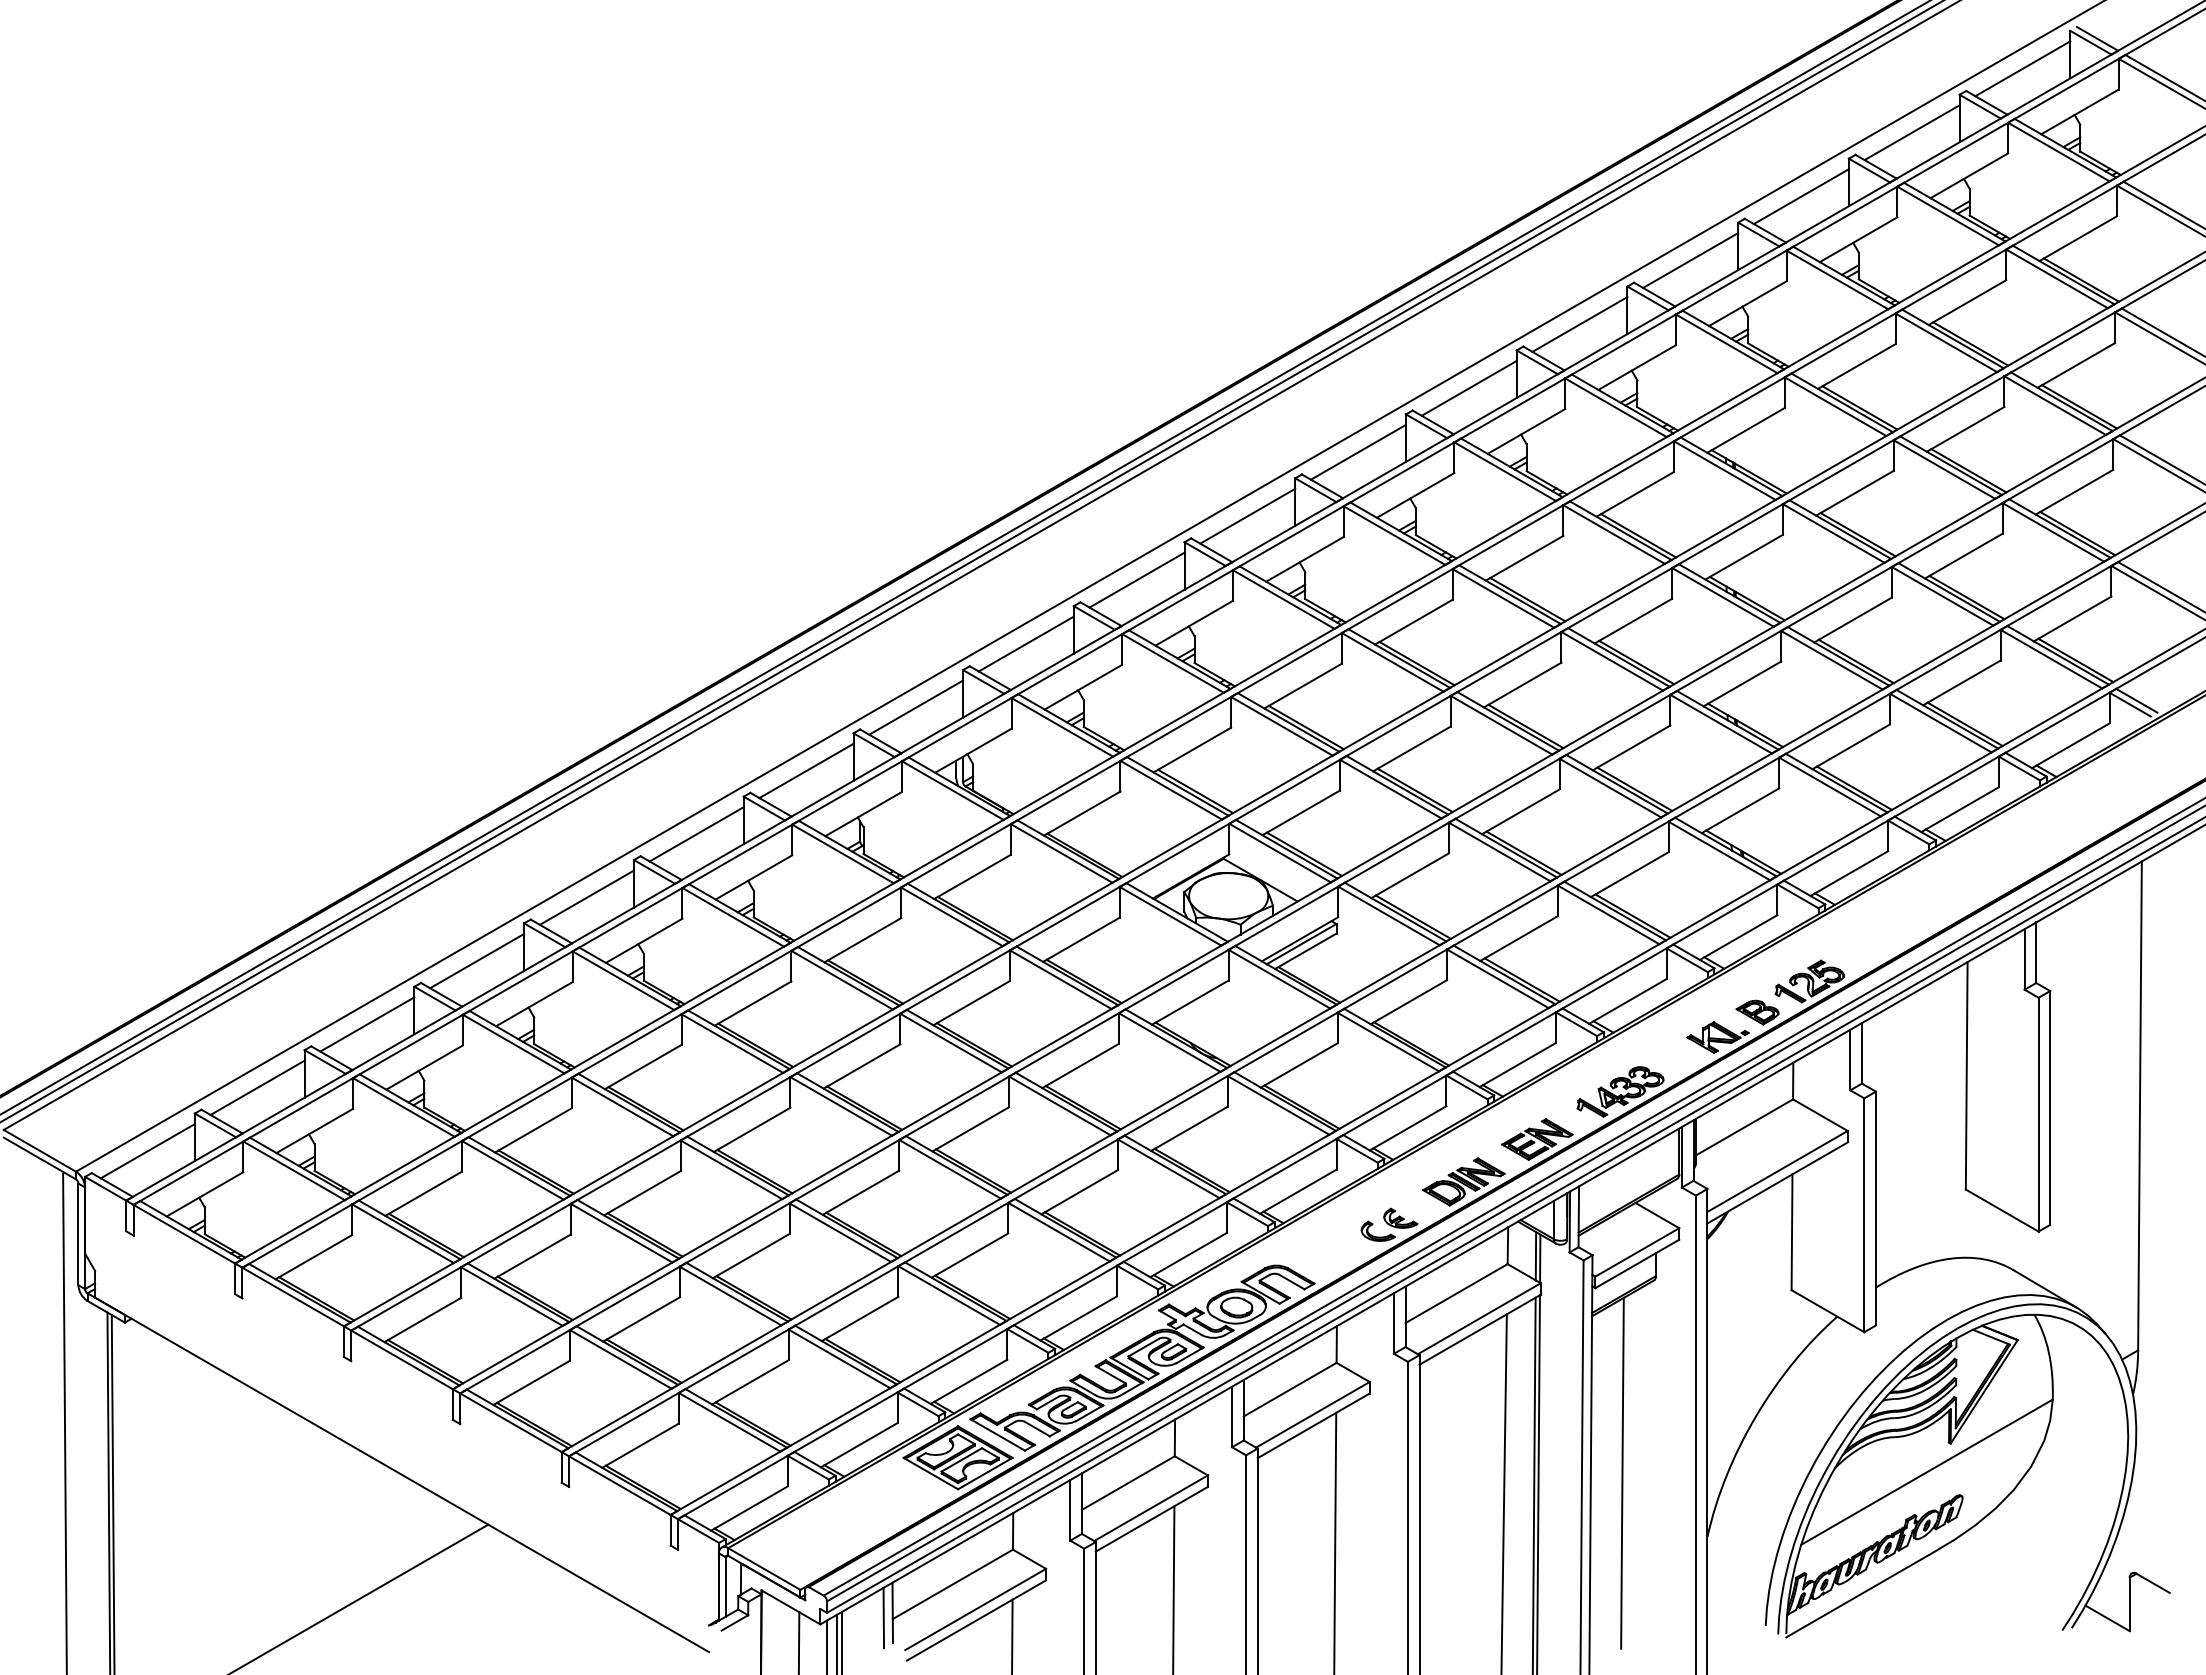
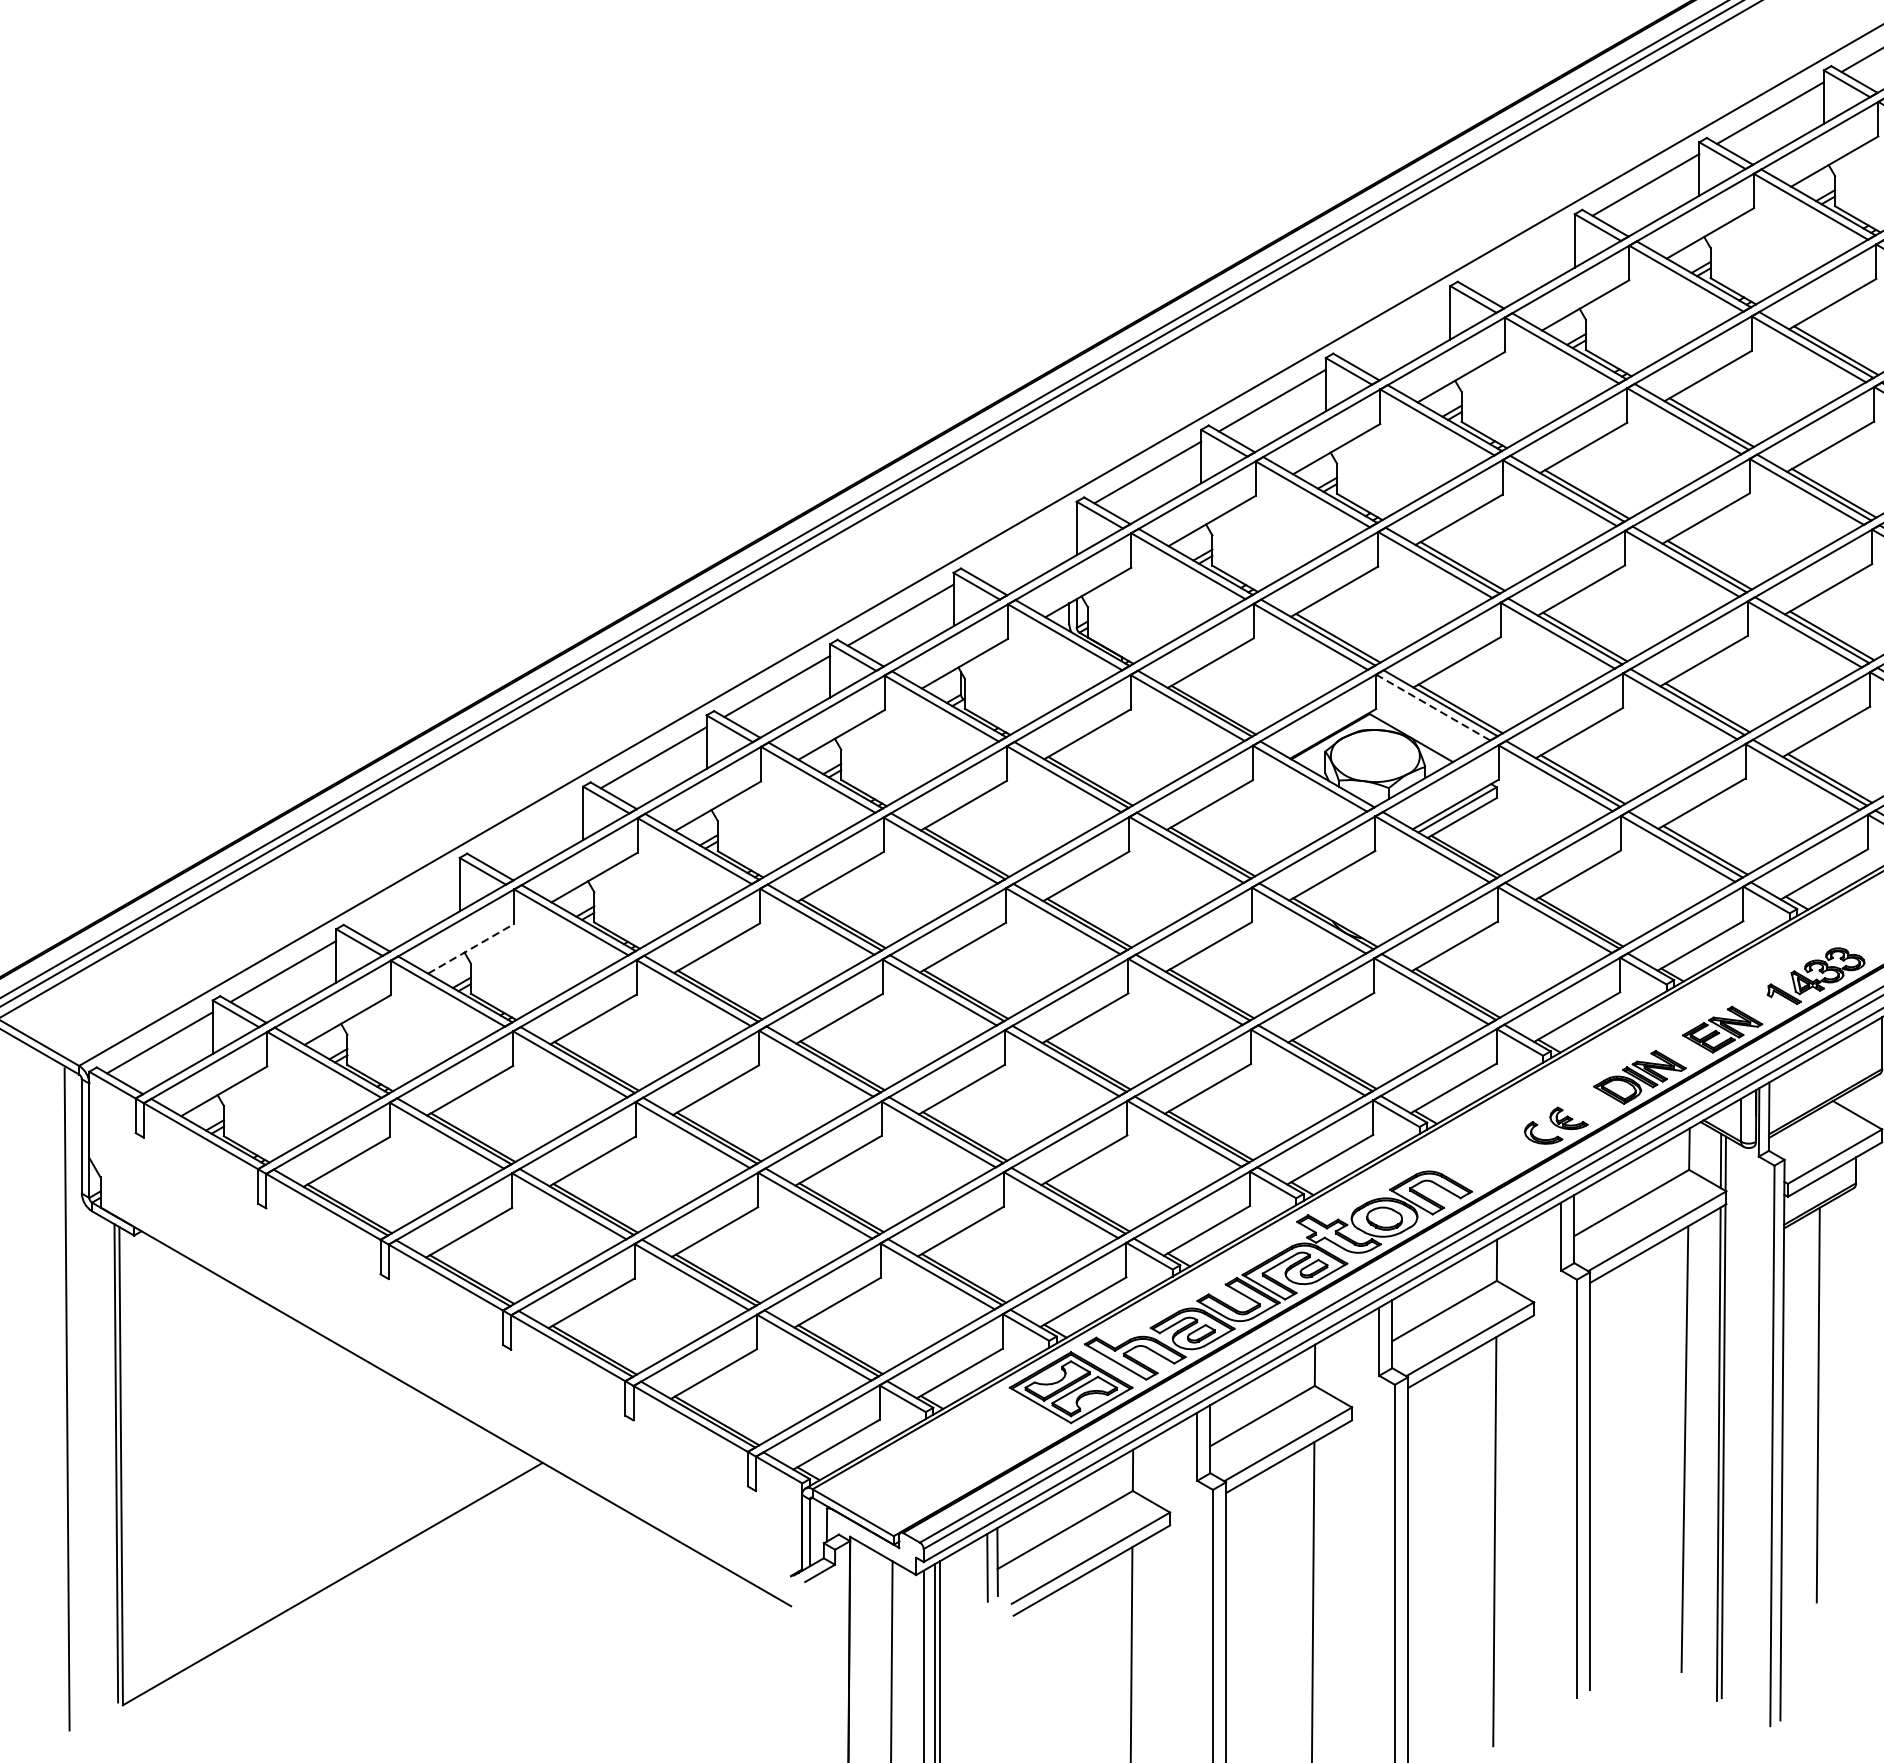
line: (1357, 451) -> (1520, 255), removed
line: (1247, 515) -> (1396, 327), removed
line: (916, 707) -> (1024, 543), removed
line: (1280, 853) -> (1433, 708), solid -> dashed
line: (477, 960) -> (530, 828), removed
line: (367, 1024) -> (406, 900), removed
line: (425, 1067) -> (472, 948), solid -> dashed

